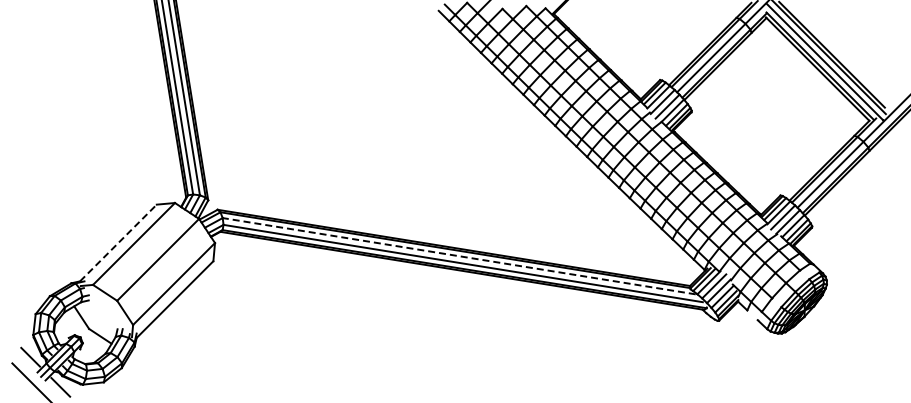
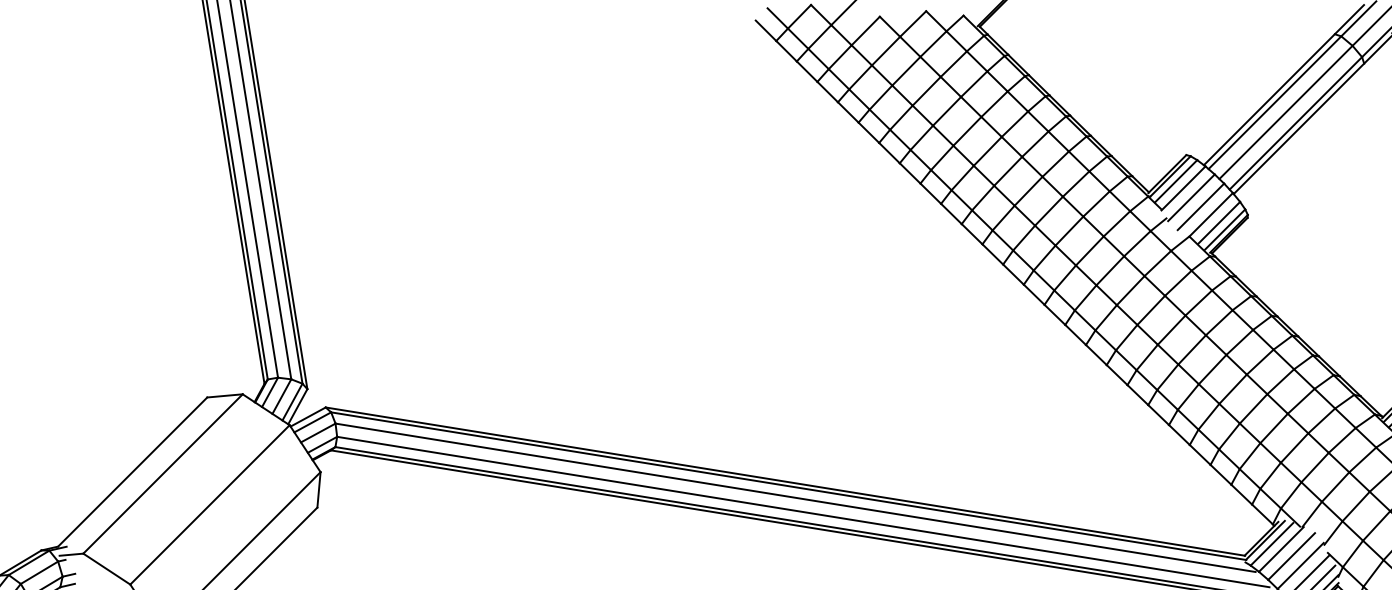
line: (118, 242) -> (132, 471), dashed -> solid
line: (459, 256) -> (796, 498), dashed -> solid

